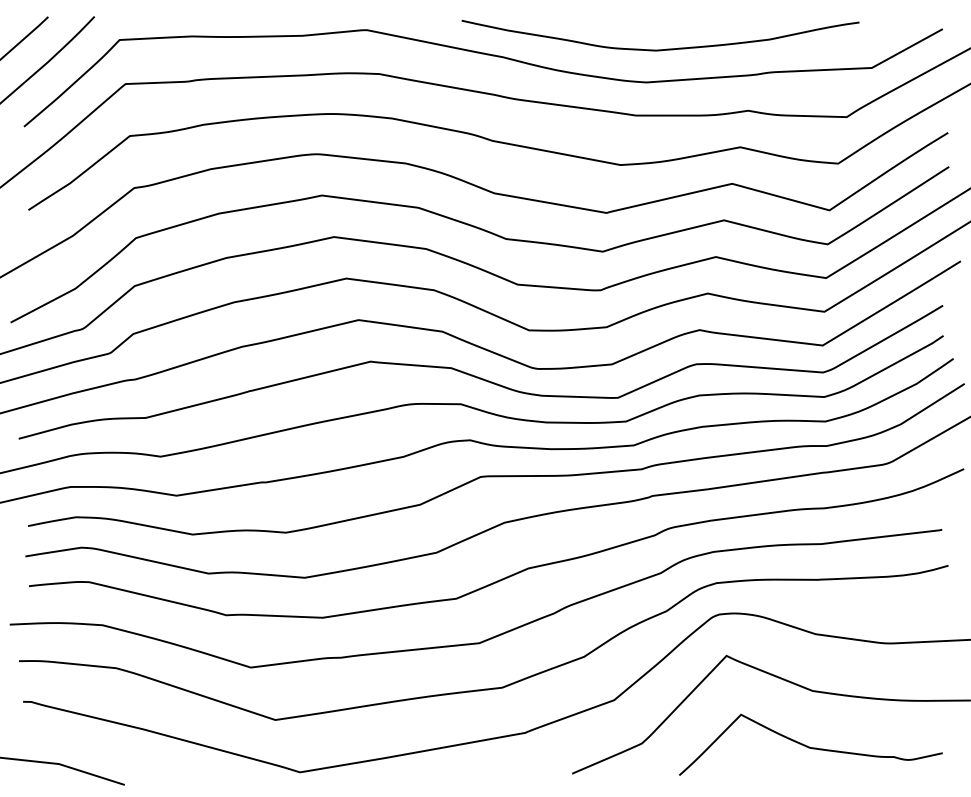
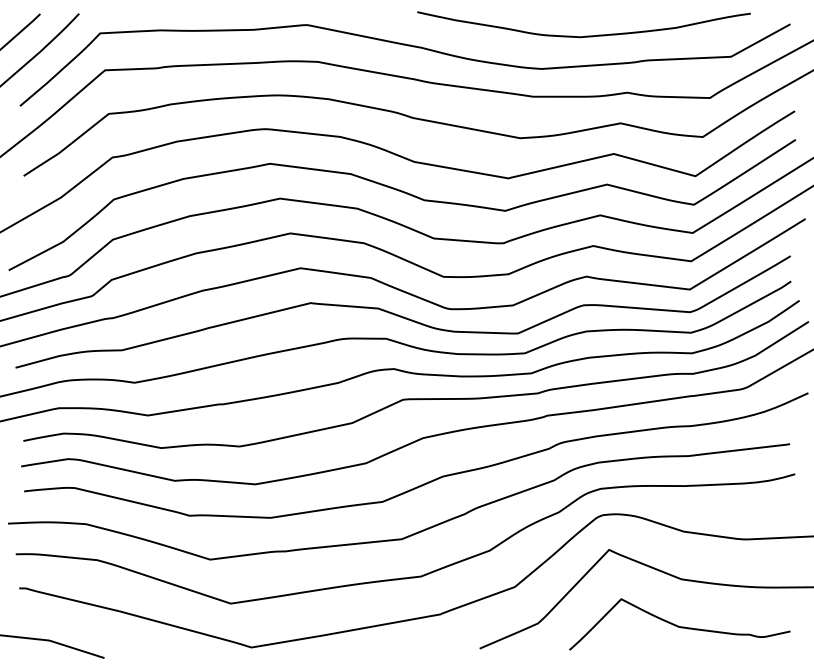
curve: (660, 49) -> (583, 36), moved

